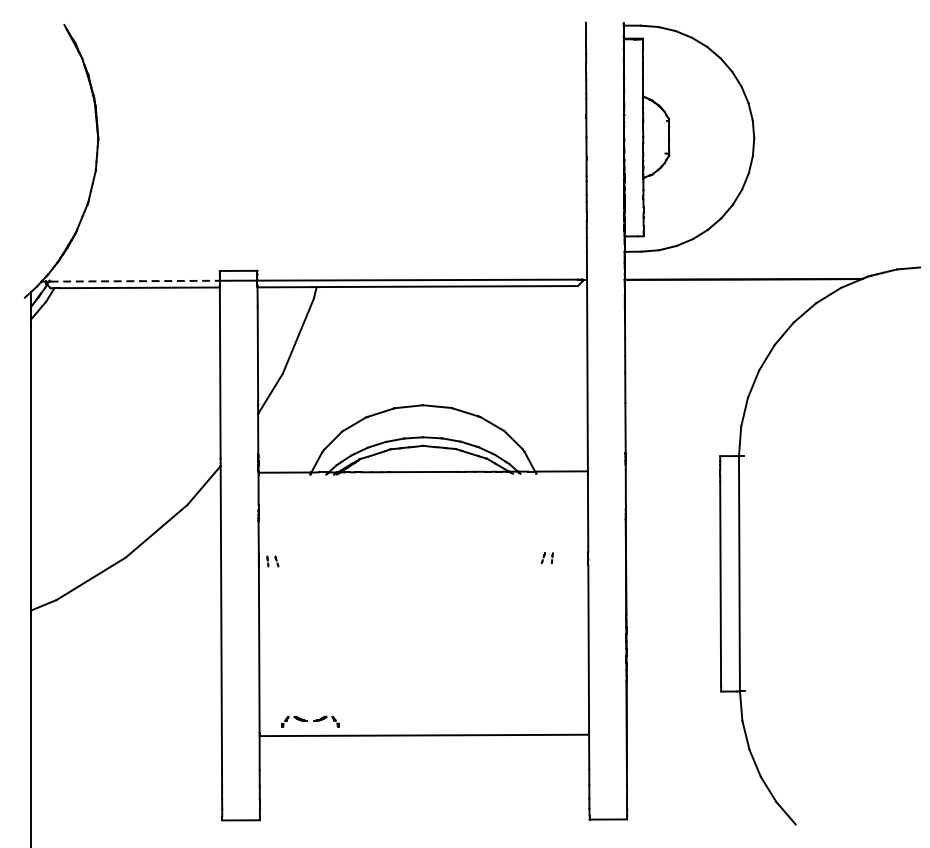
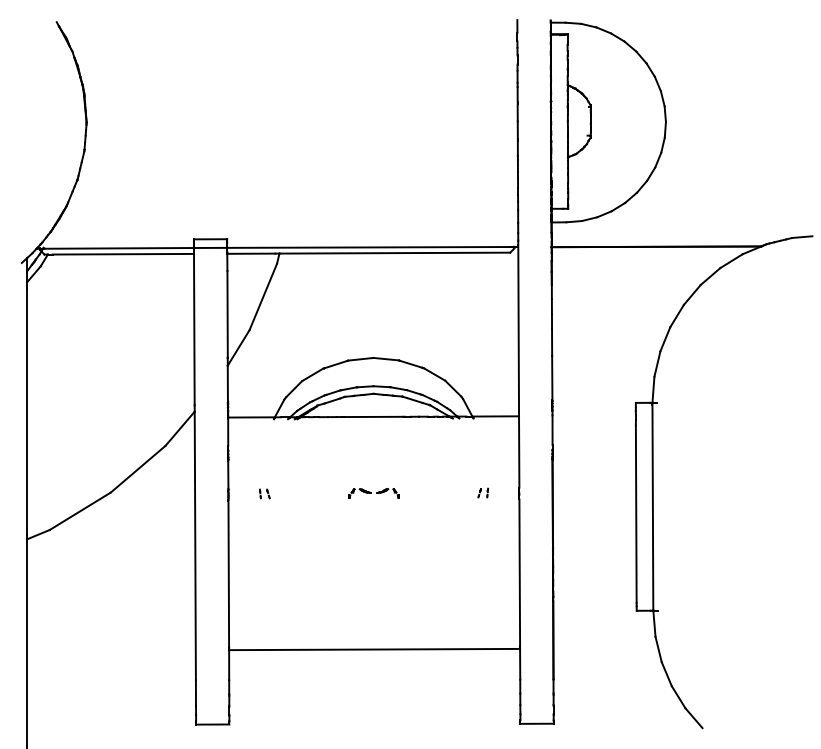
line: (135, 281) -> (119, 248), dashed -> solid
part: (272, 561) -> (264, 493), moved
part: (309, 721) -> (373, 493), moved

